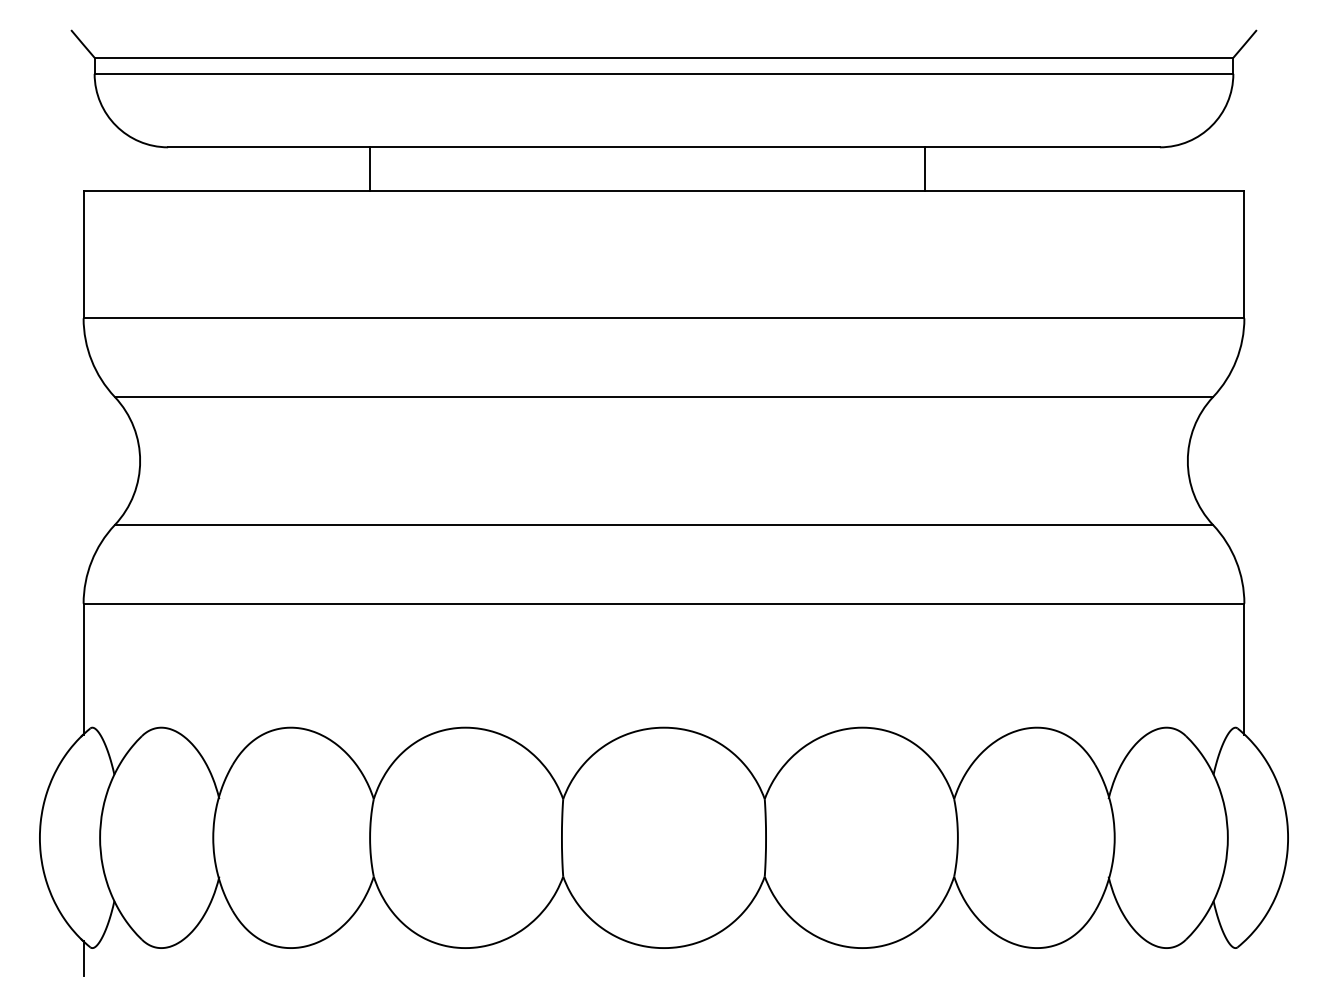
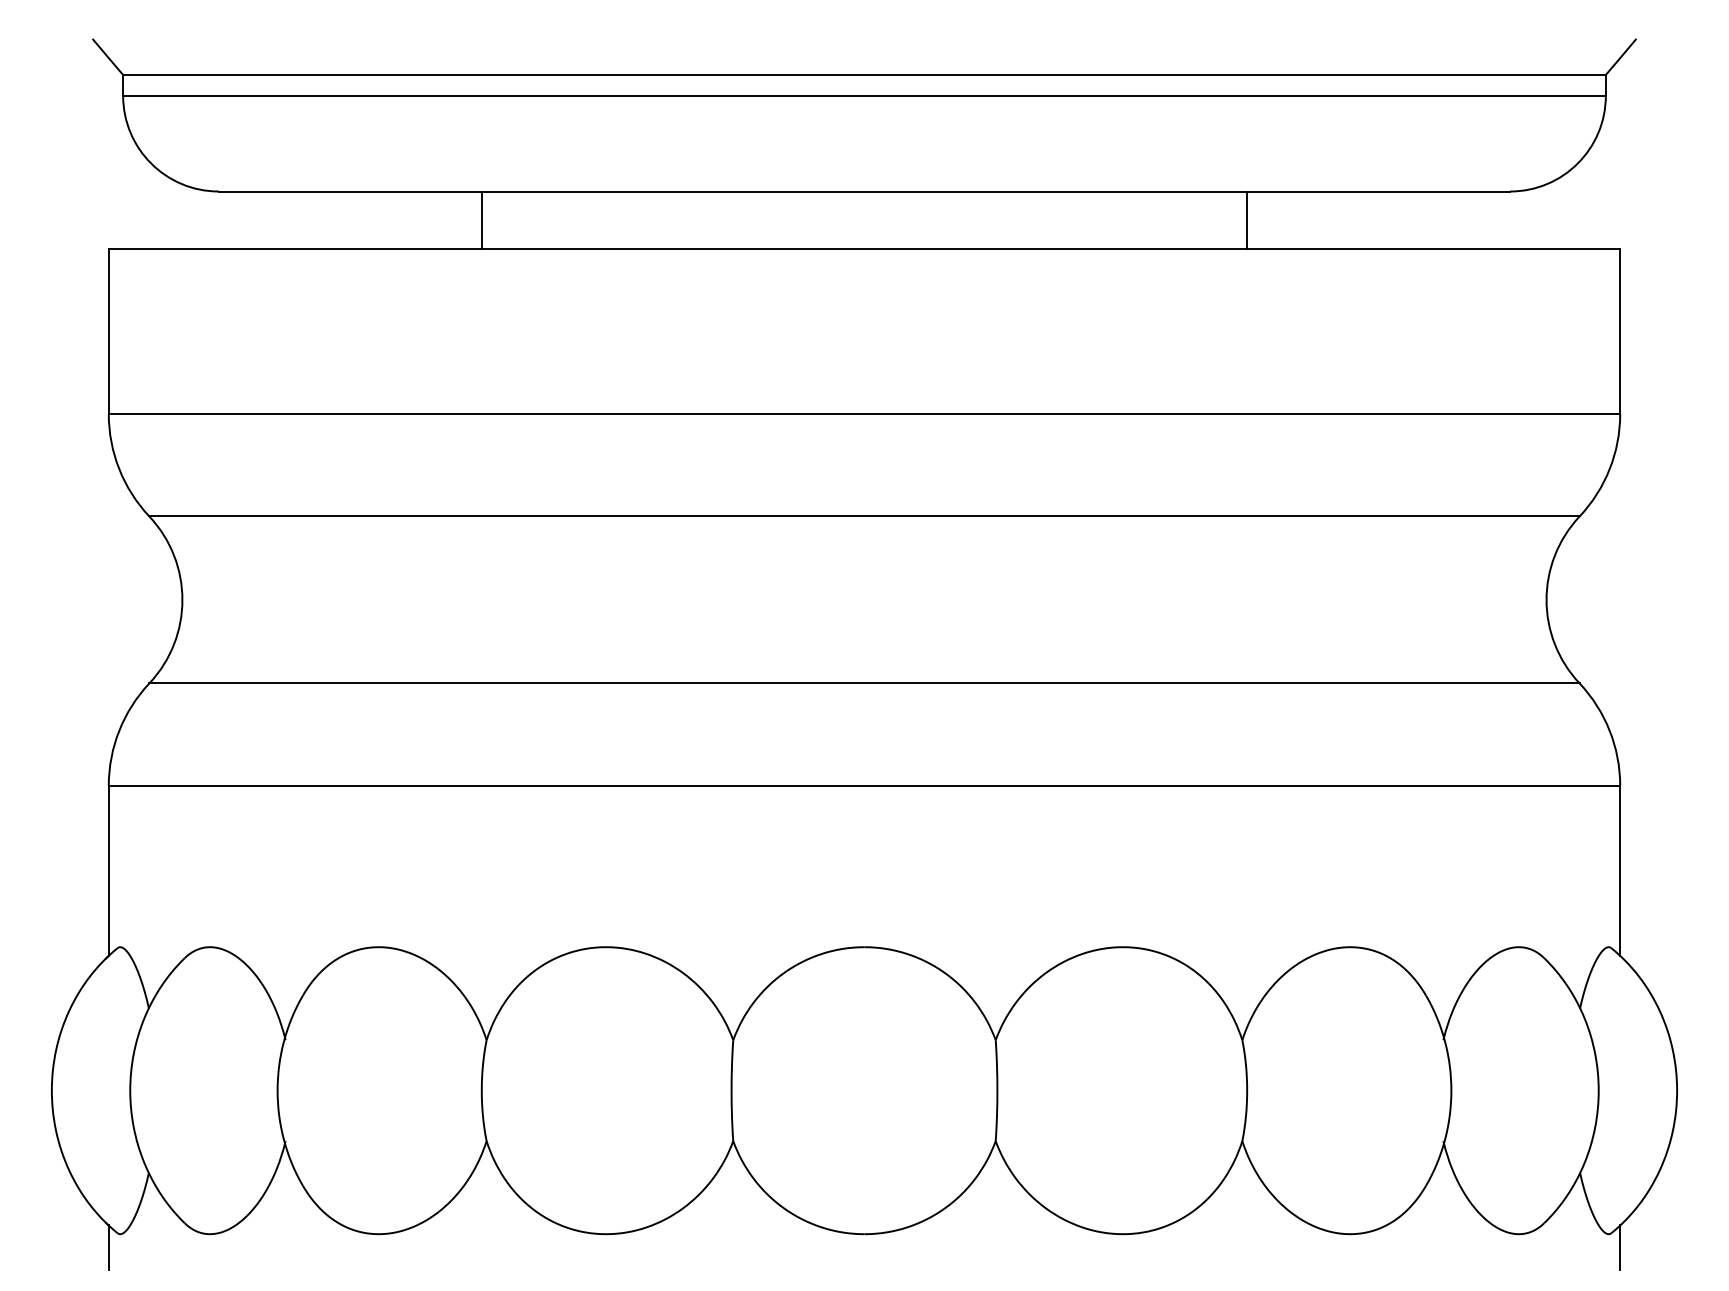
line: (925, 168) -> (1247, 219), moved
line: (1244, 958) -> (1620, 1247), added

